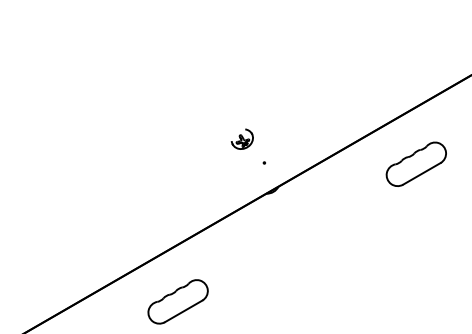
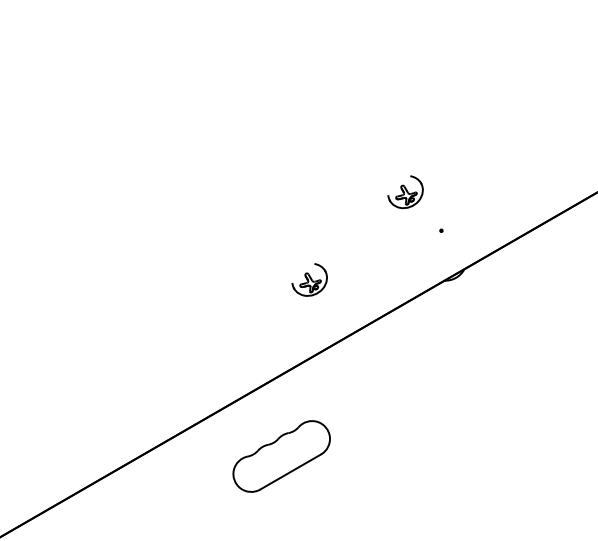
part: (182, 192) -> (308, 278), added
part: (177, 301) -> (280, 455), moved

